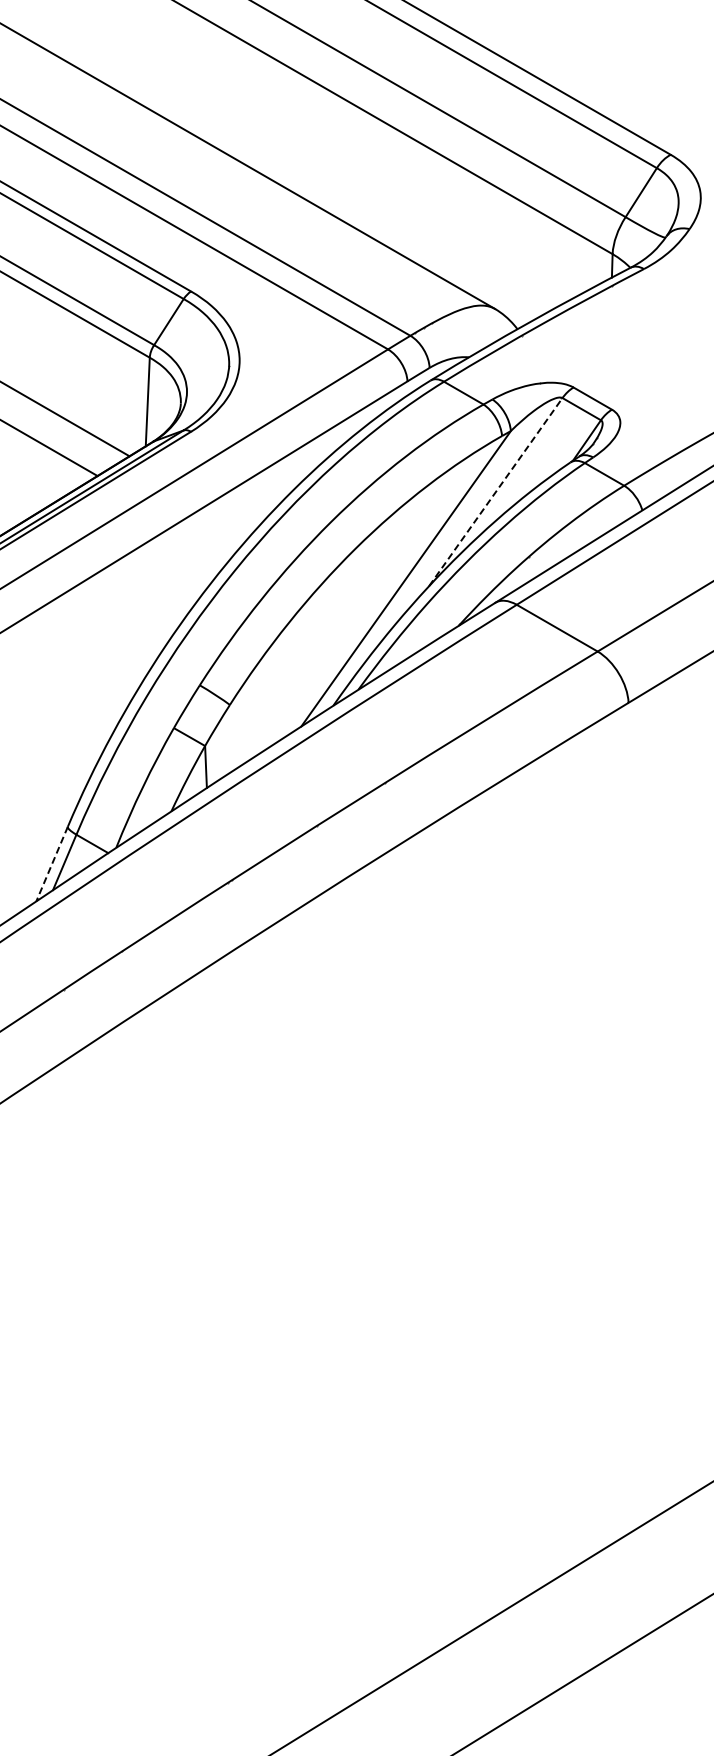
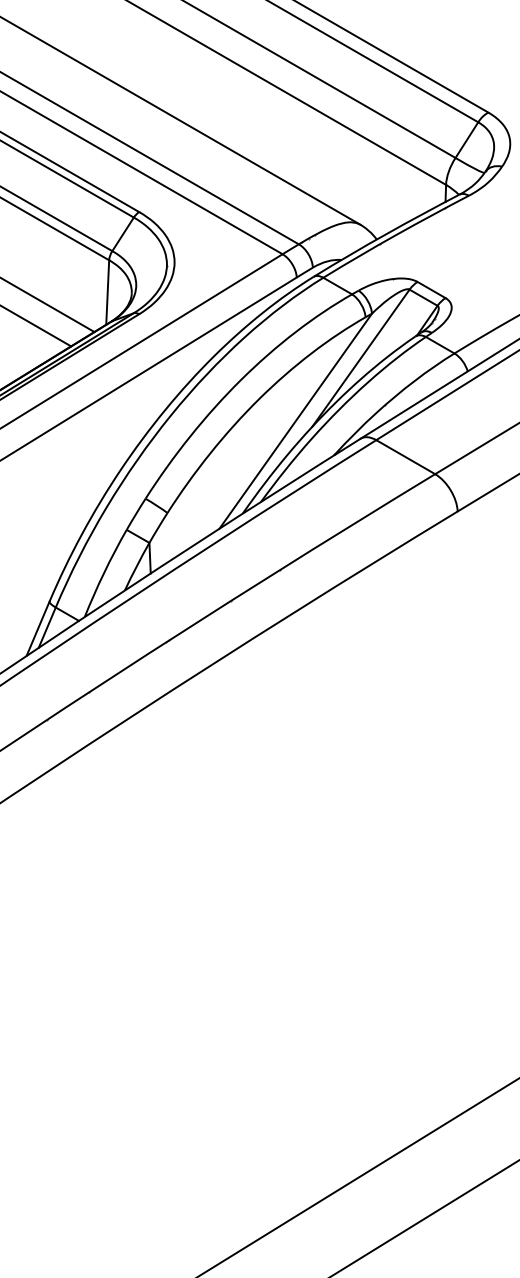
line: (496, 491) -> (361, 357), dashed -> solid
line: (51, 864) -> (37, 629), dashed -> solid

